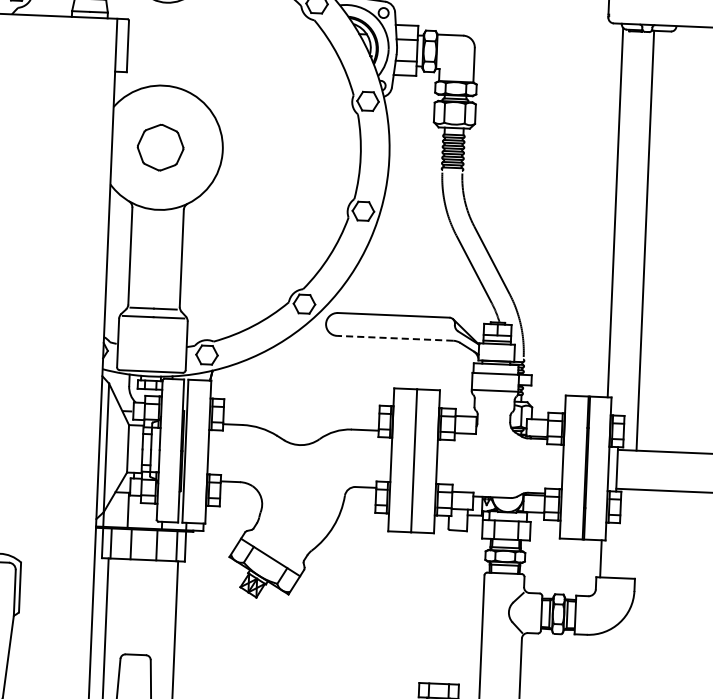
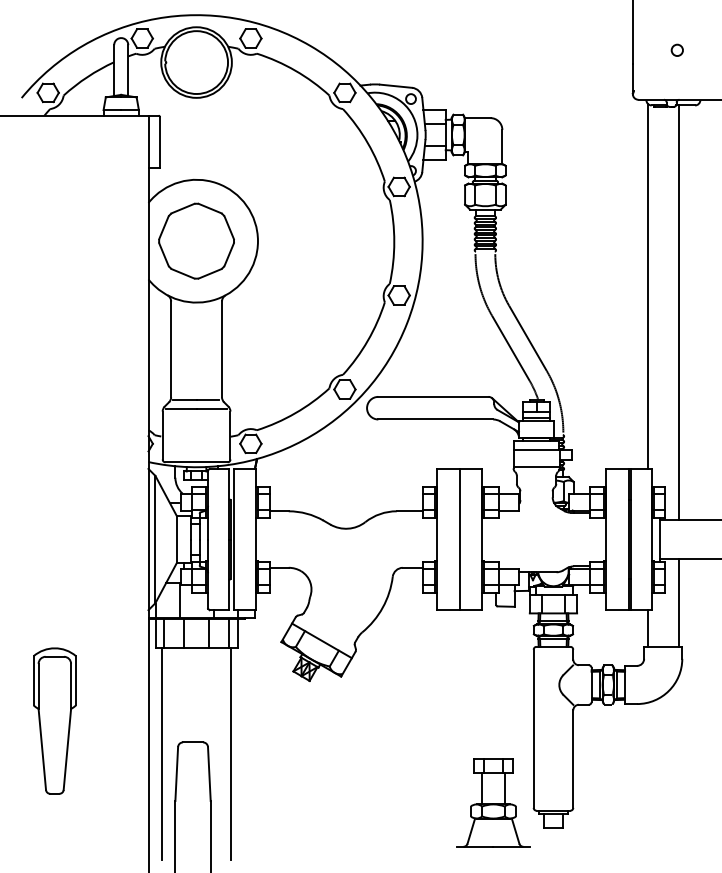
part: (160, 147) -> (196, 240), size x1.67
line: (394, 338) -> (435, 419), dashed -> solid
line: (633, 533) -> (678, 602), added

